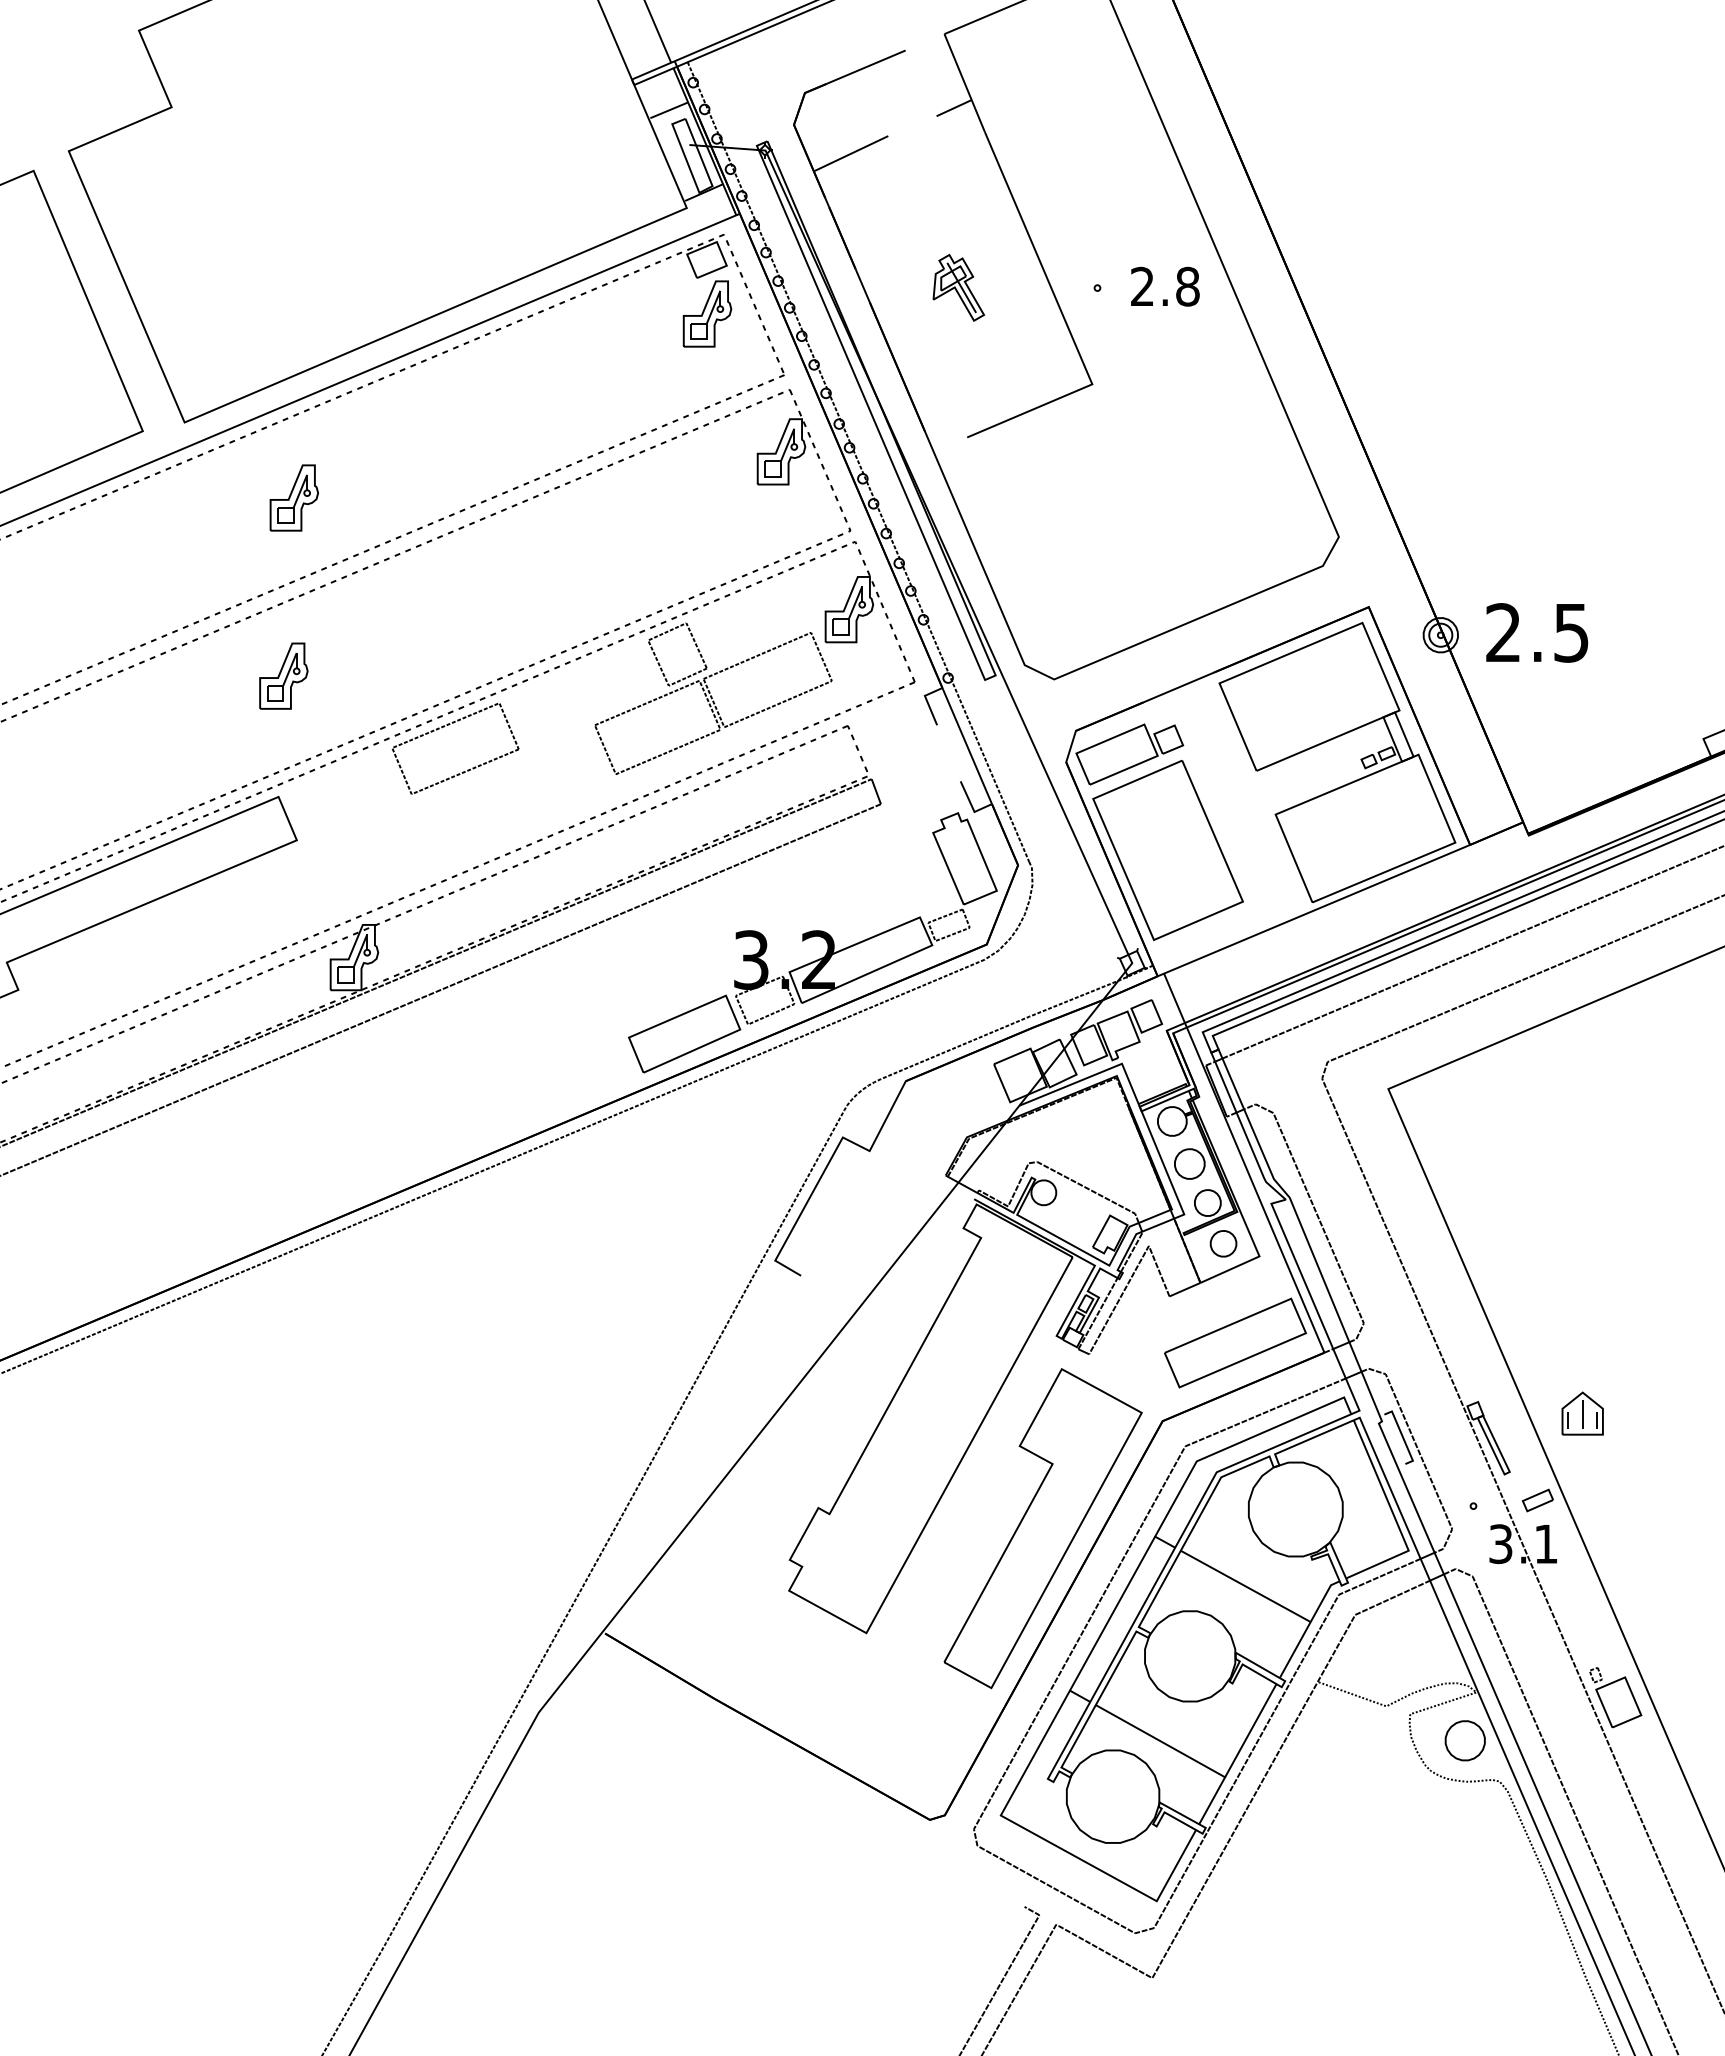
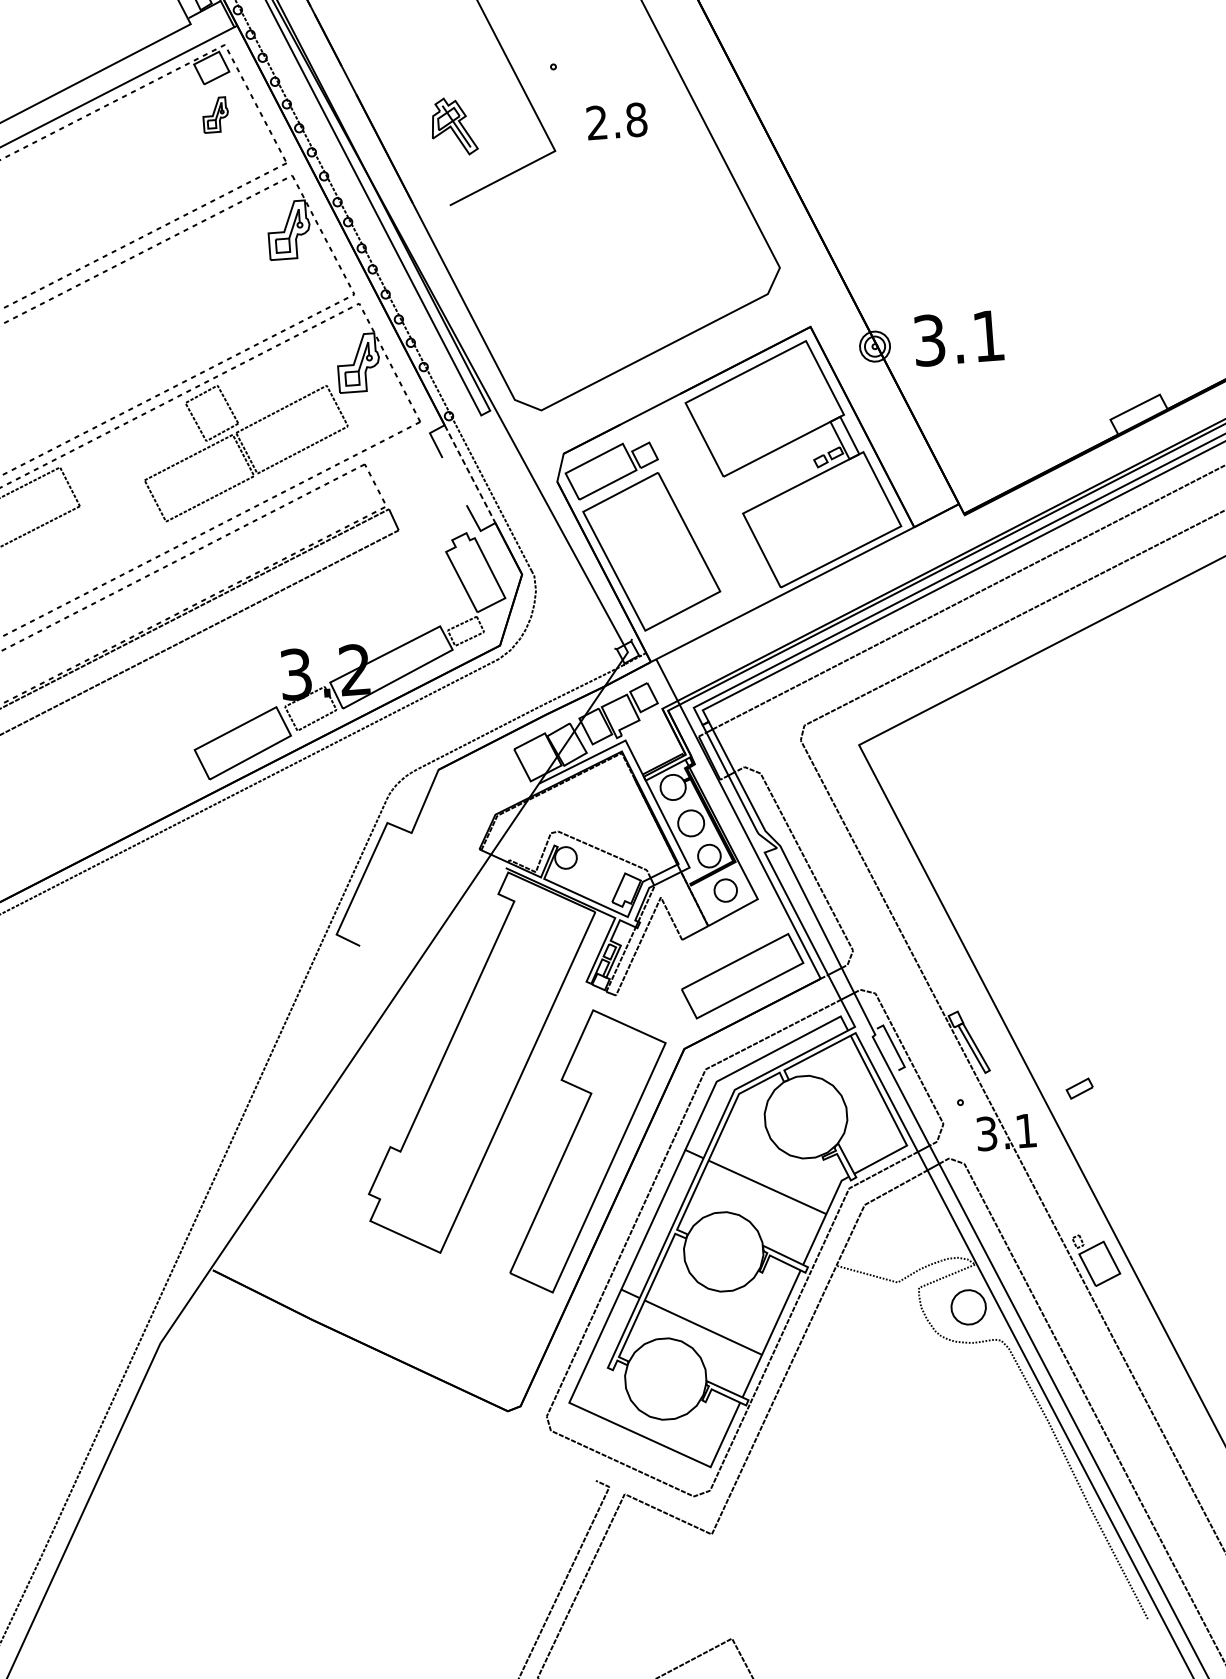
text: (1165, 286) -> (617, 121), moved
part: (958, 287) -> (453, 126), moved
part: (707, 313) -> (215, 114), size x0.6
text: (1537, 632) -> (959, 337), 2.5 -> 3.1
line: (967, 746) -> (470, 474), solid -> dashed
part: (1582, 1413) -> (1049, 1014), removed
part: (1537, 1500) -> (1079, 1088), moved

